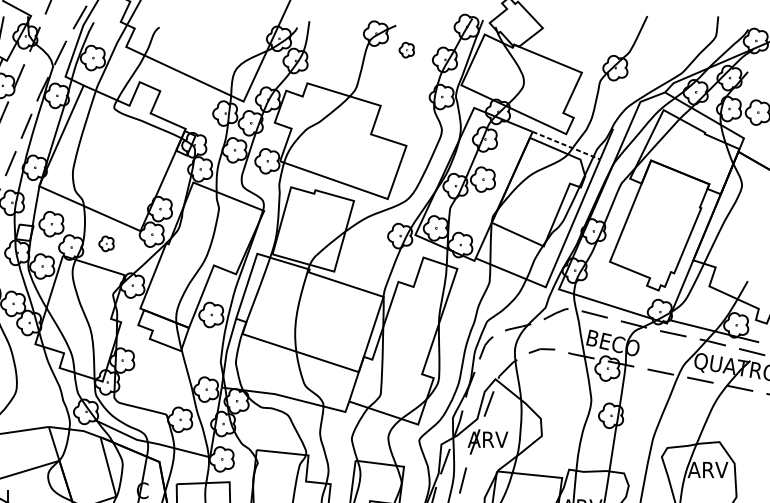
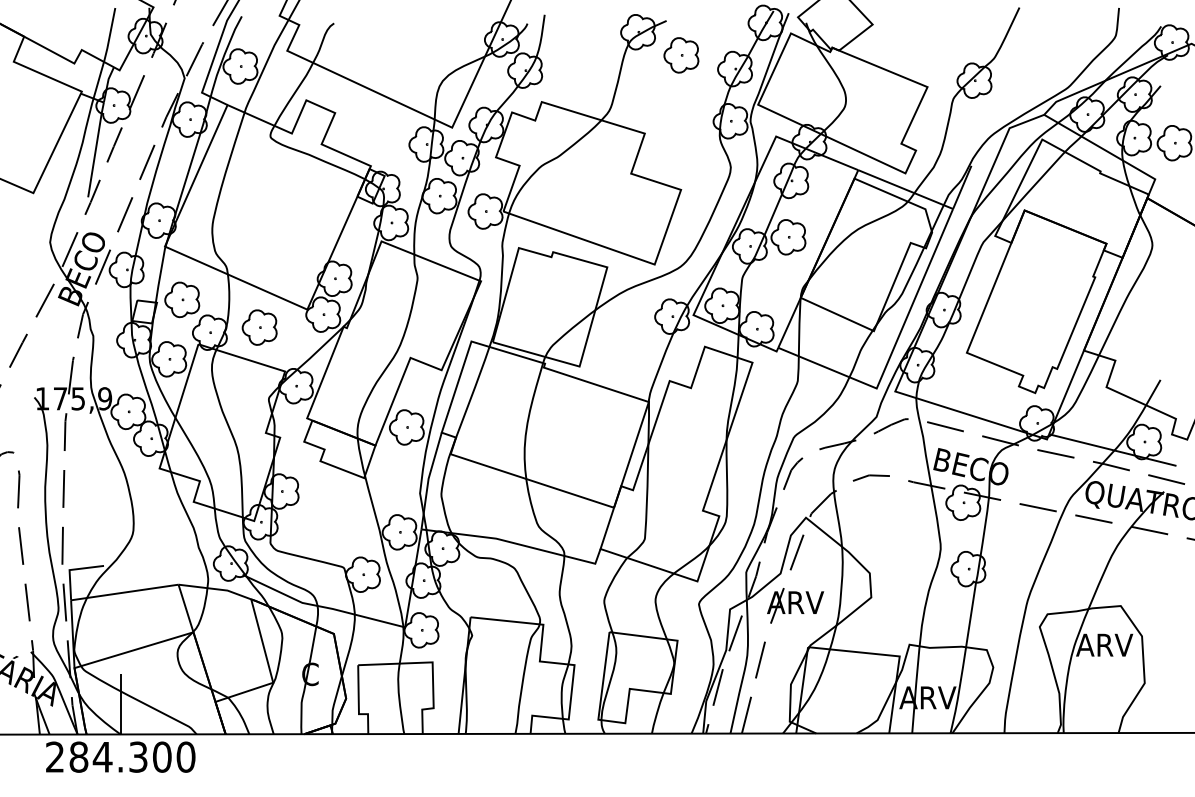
part: (406, 50) -> (681, 55), size x1.67
line: (566, 145) -> (906, 189), dashed -> solid
part: (106, 243) -> (259, 327), size x1.67

